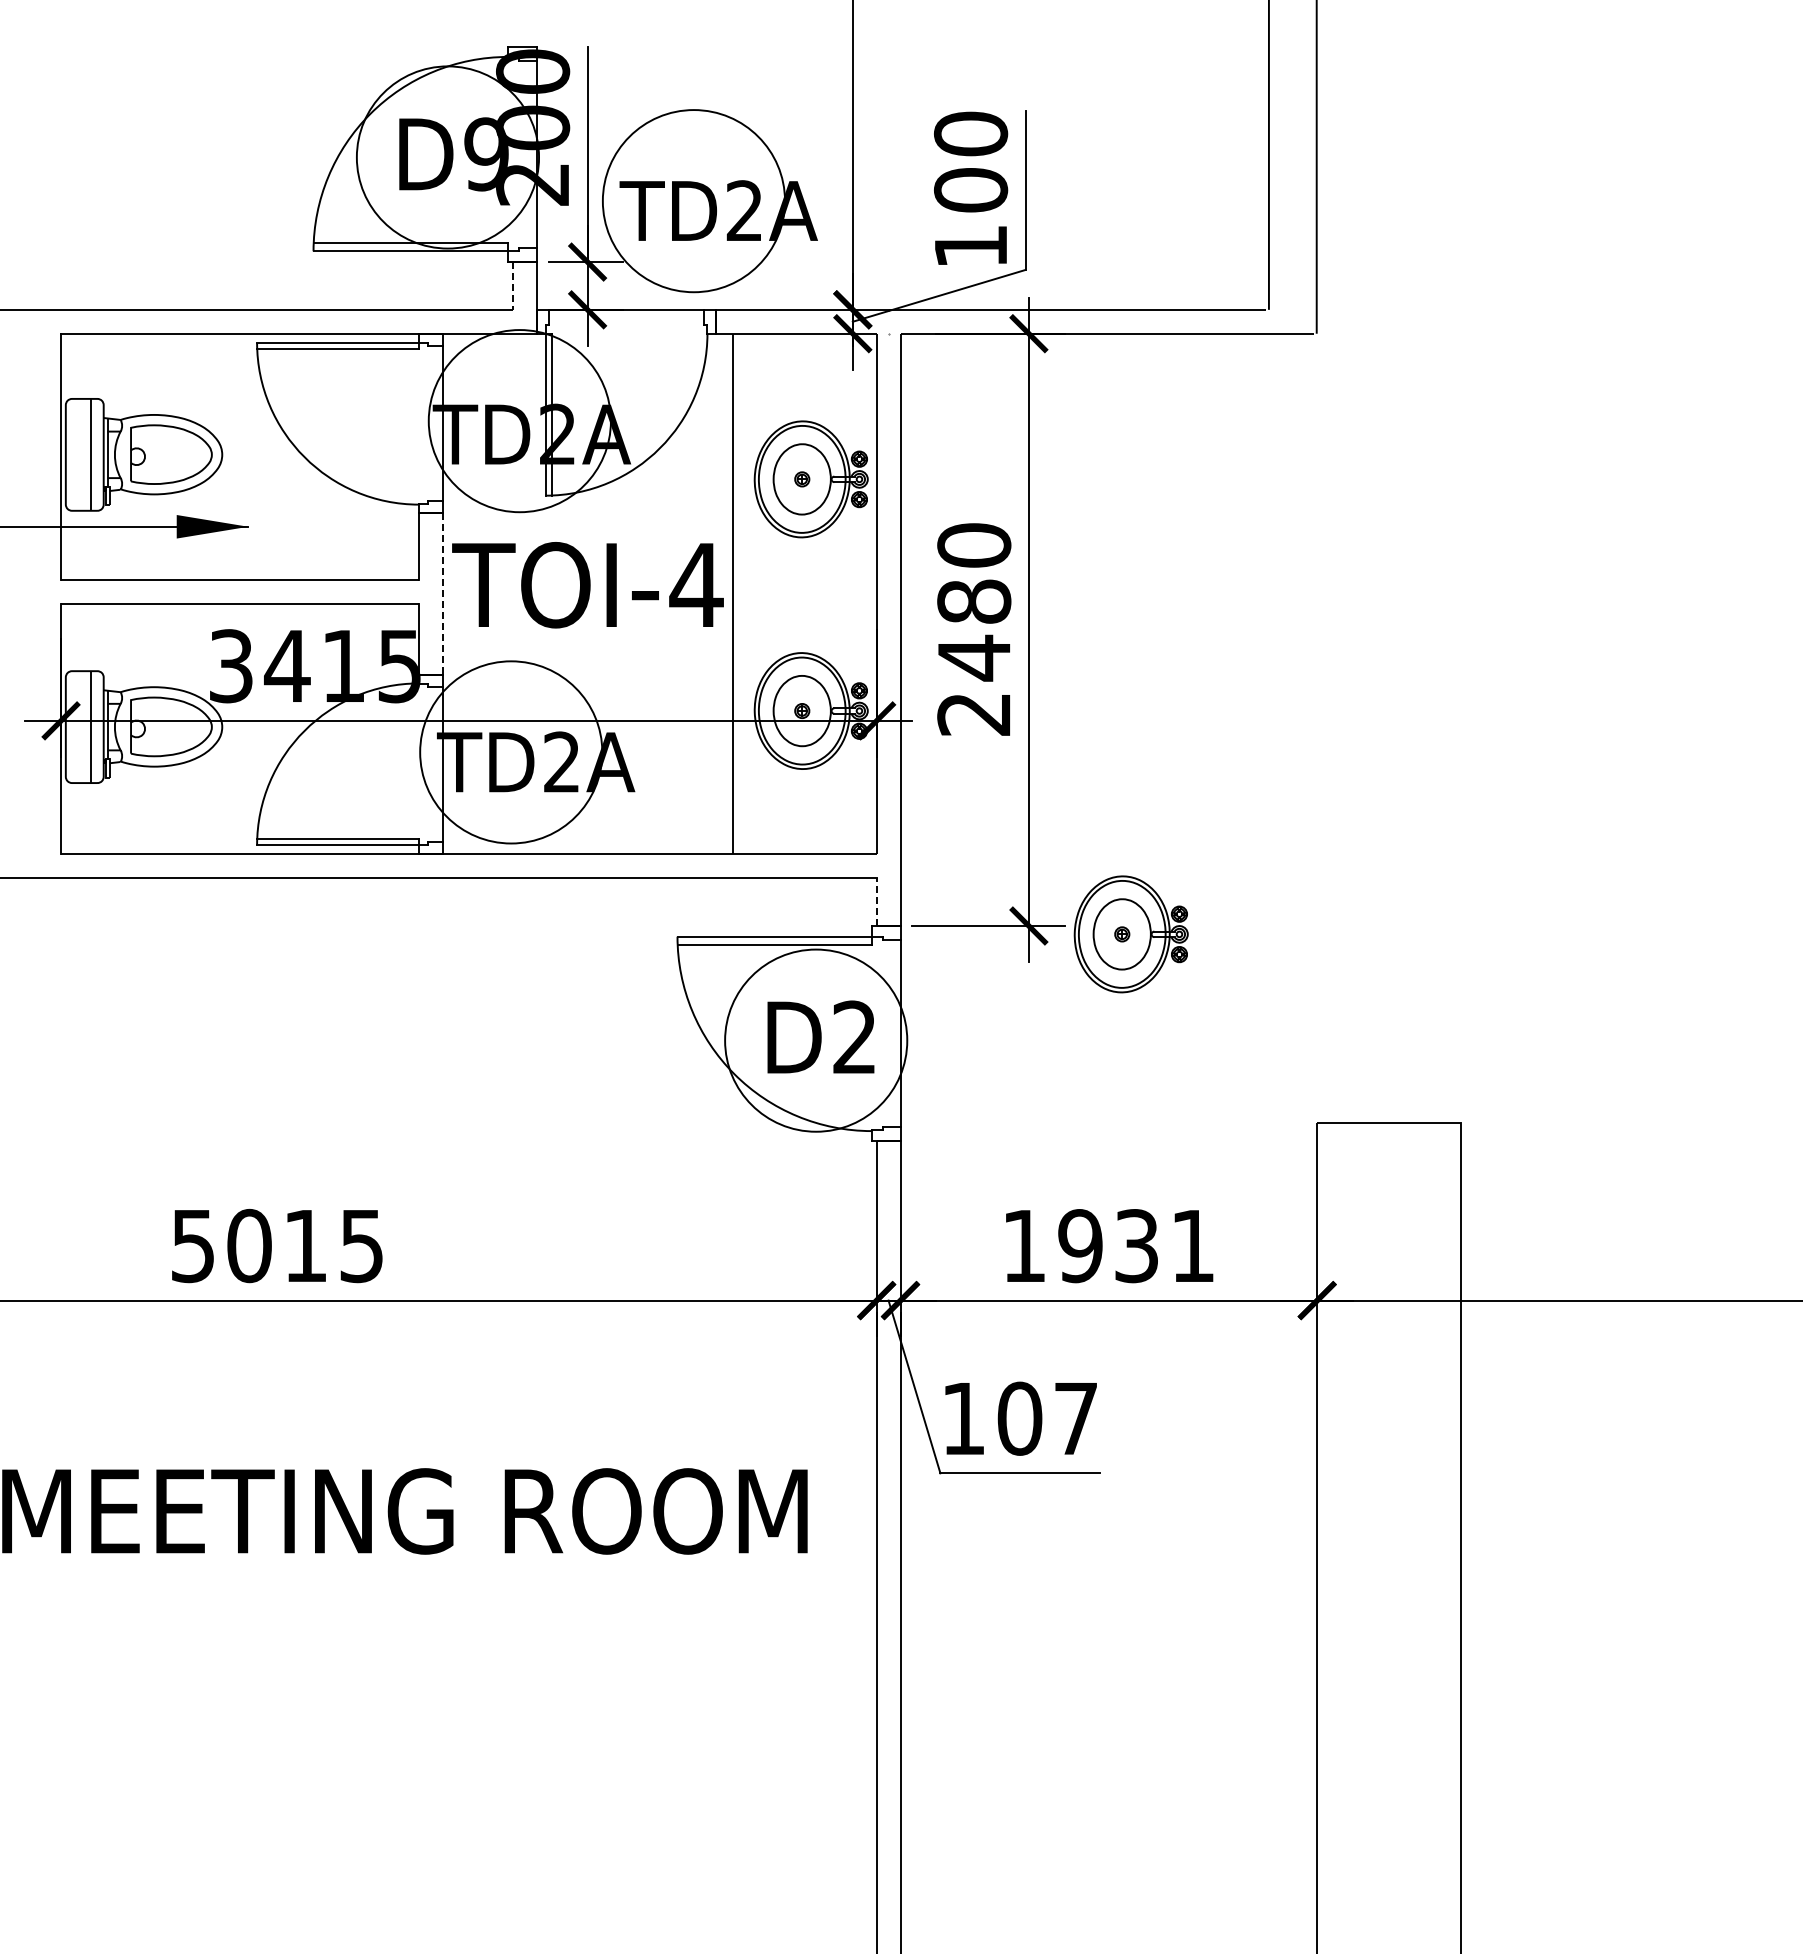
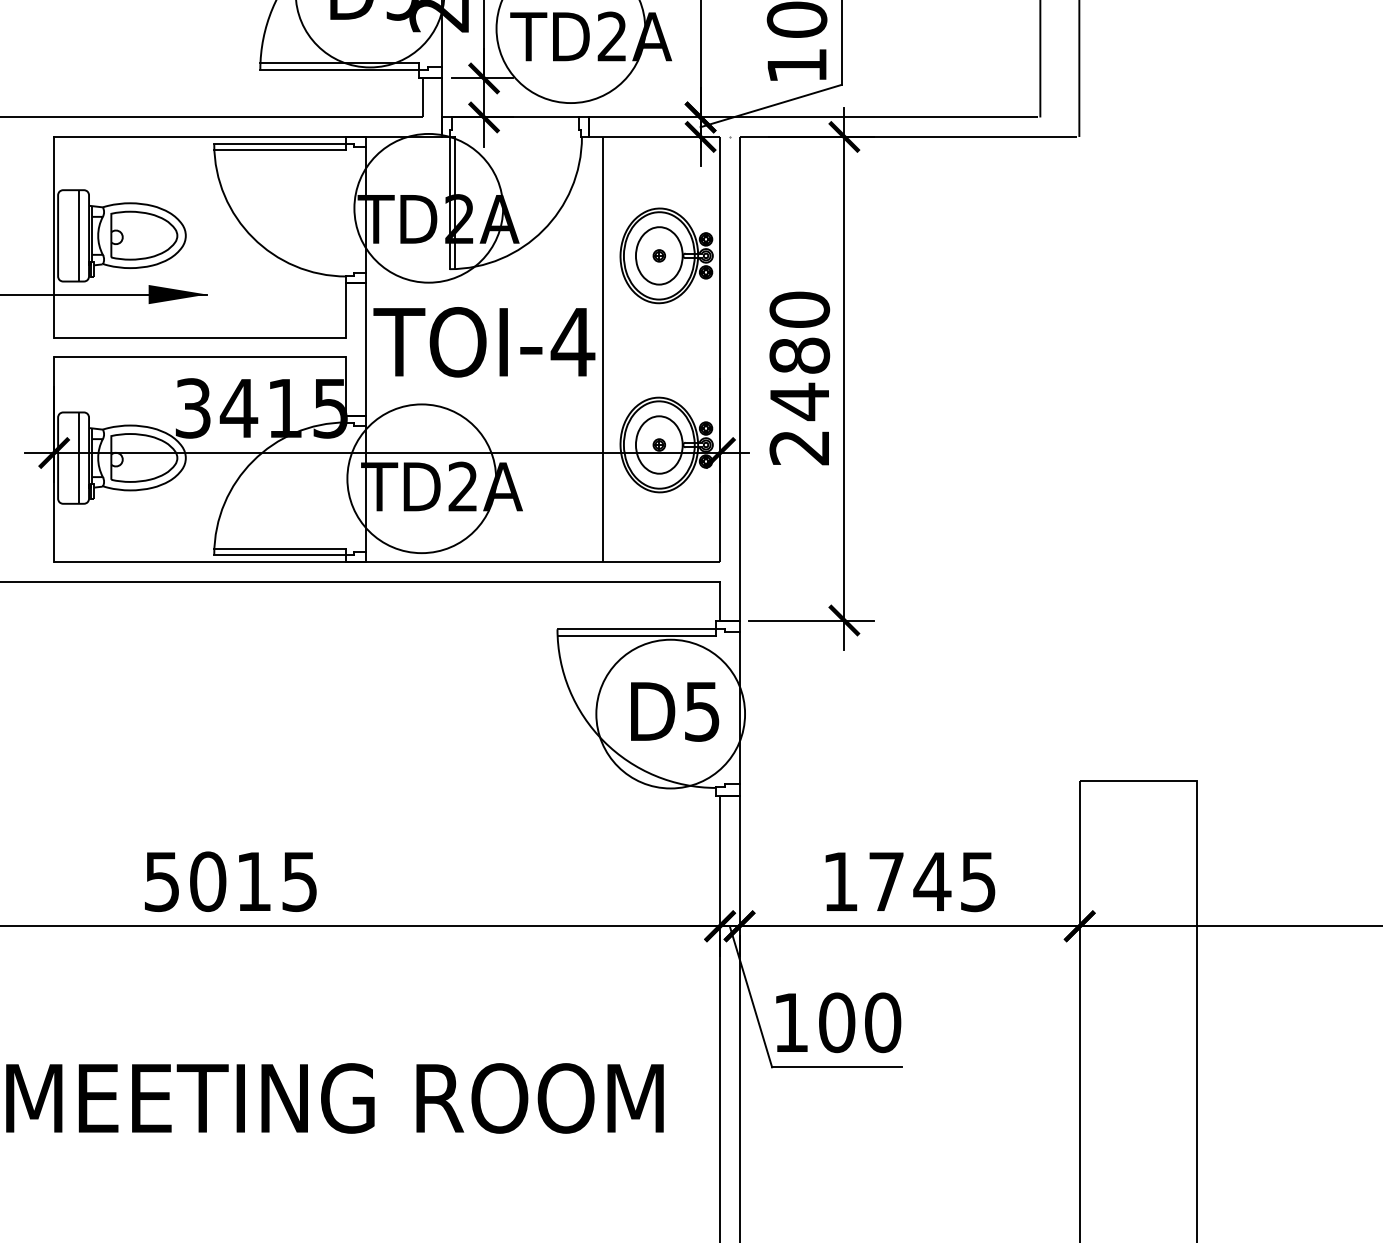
line: (512, 285) -> (422, 97), dashed -> solid
line: (442, 594) -> (365, 349), dashed -> solid
line: (876, 902) -> (719, 601), dashed -> solid
part: (1130, 934) -> (927, 627), removed
text: (854, 1037) -> (701, 711), D2 -> D5
text: (1135, 1246) -> (931, 882), 1931 -> 1745
text: (1076, 1418) -> (883, 1022), 107 -> 100

